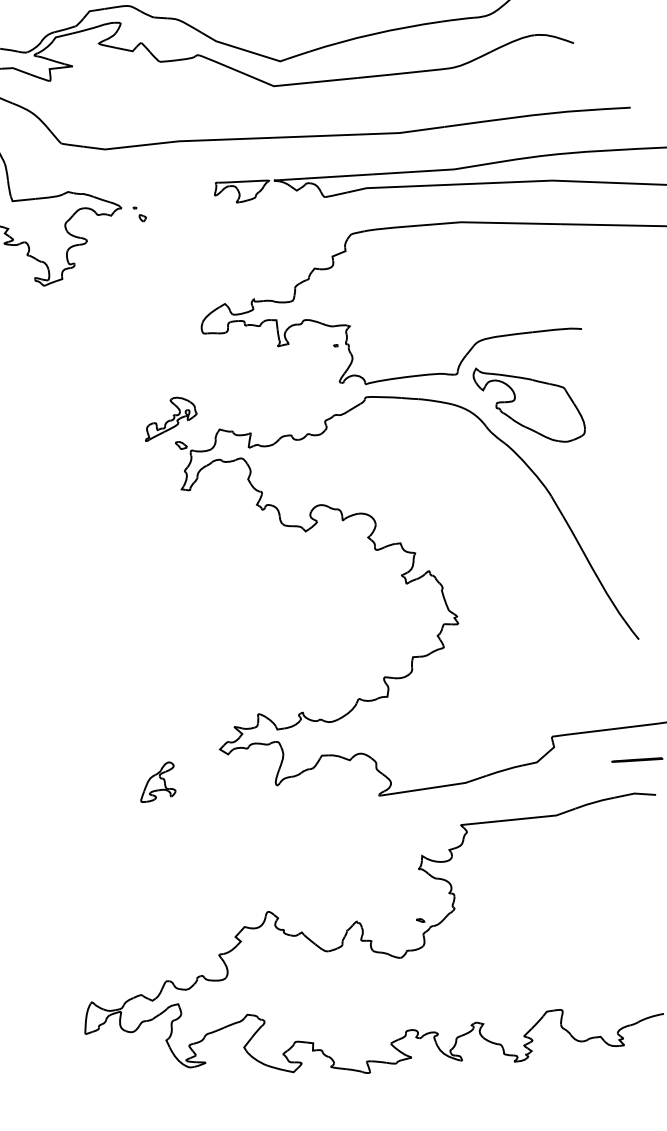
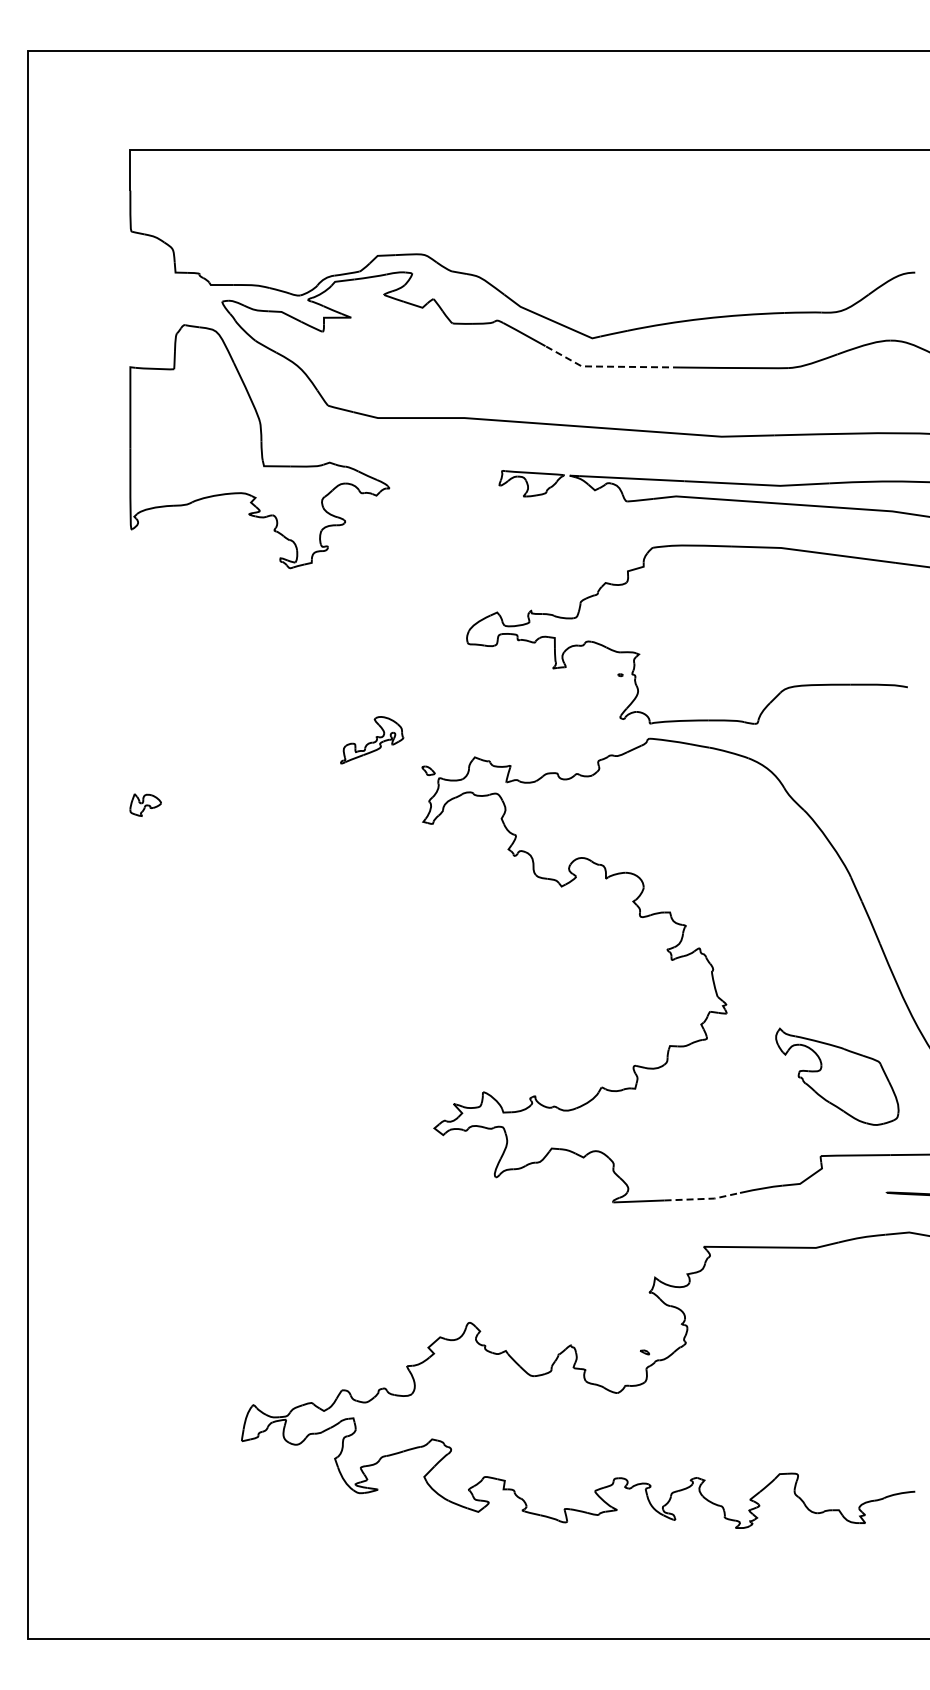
line: (297, 83) -> (609, 366), solid -> dashed
part: (139, 214) -> (409, 497), removed
part: (529, 404) -> (837, 1076), moved
part: (170, 418) -> (372, 740), moved
part: (157, 782) -> (357, 1158), removed
line: (455, 784) -> (702, 1199), solid -> dashed

